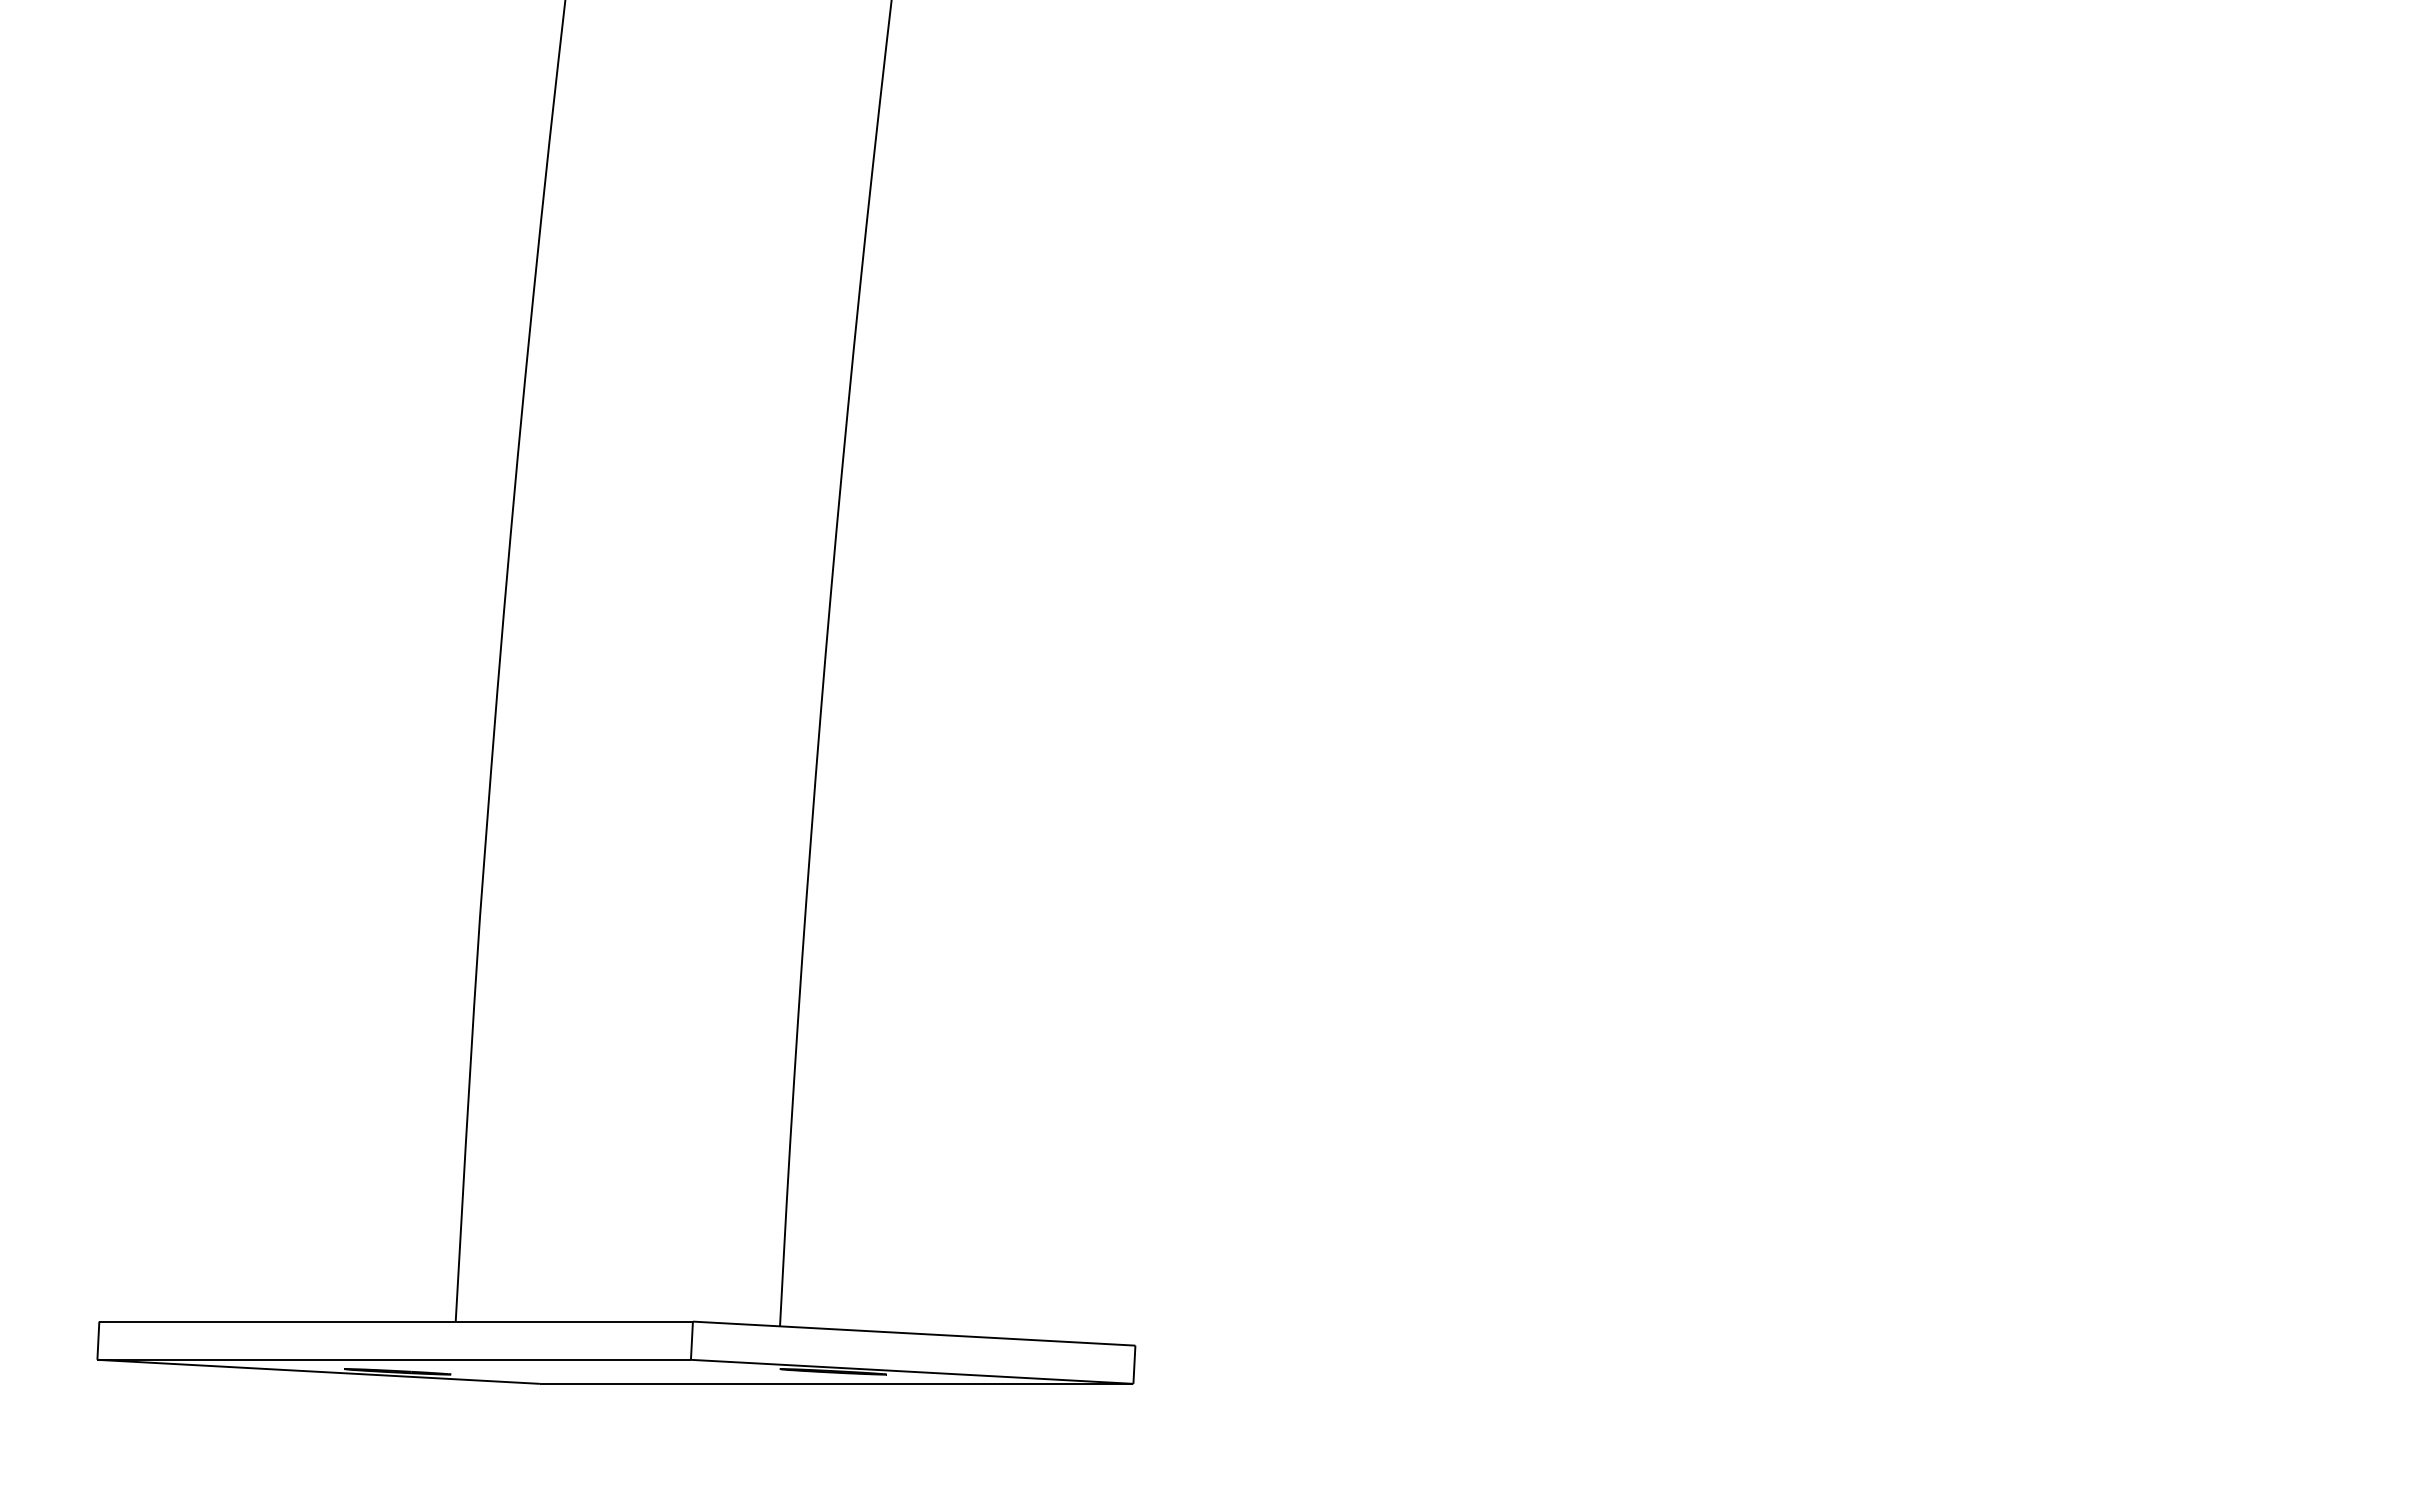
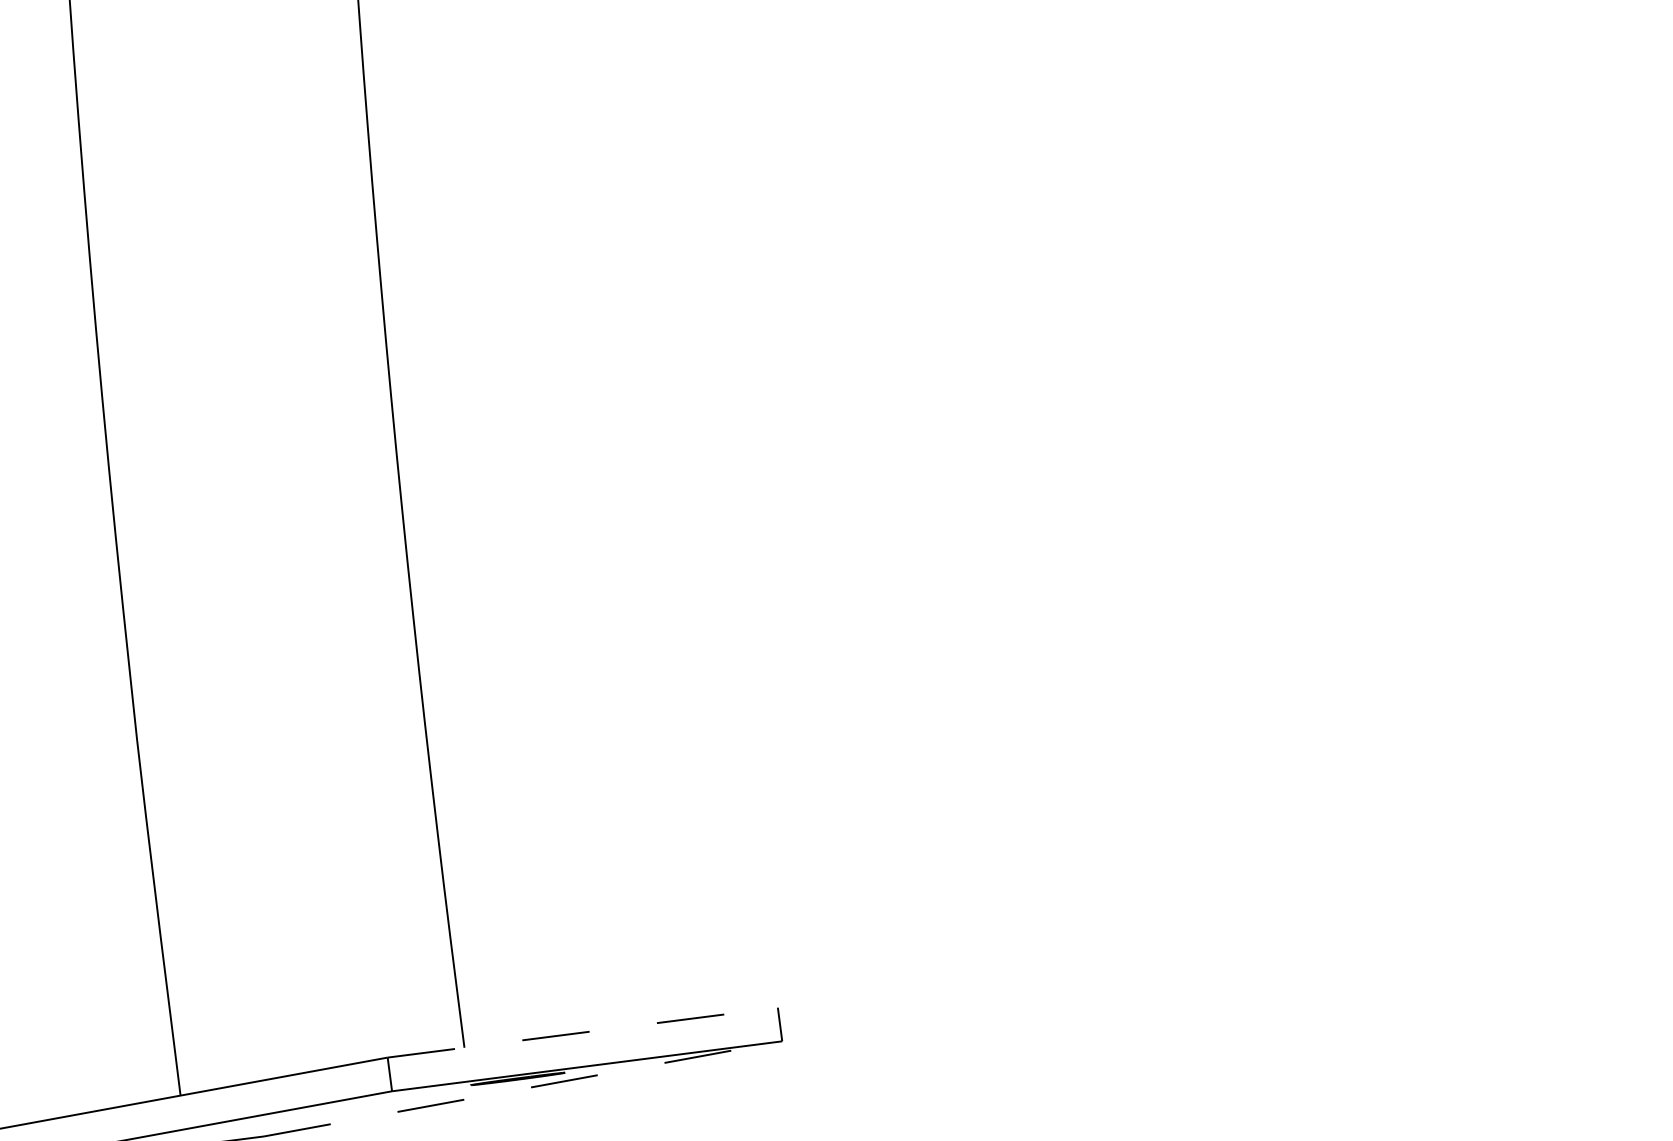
line: (914, 1333) -> (583, 1032), solid -> dashed
line: (836, 1383) -> (522, 1088), solid -> dashed

